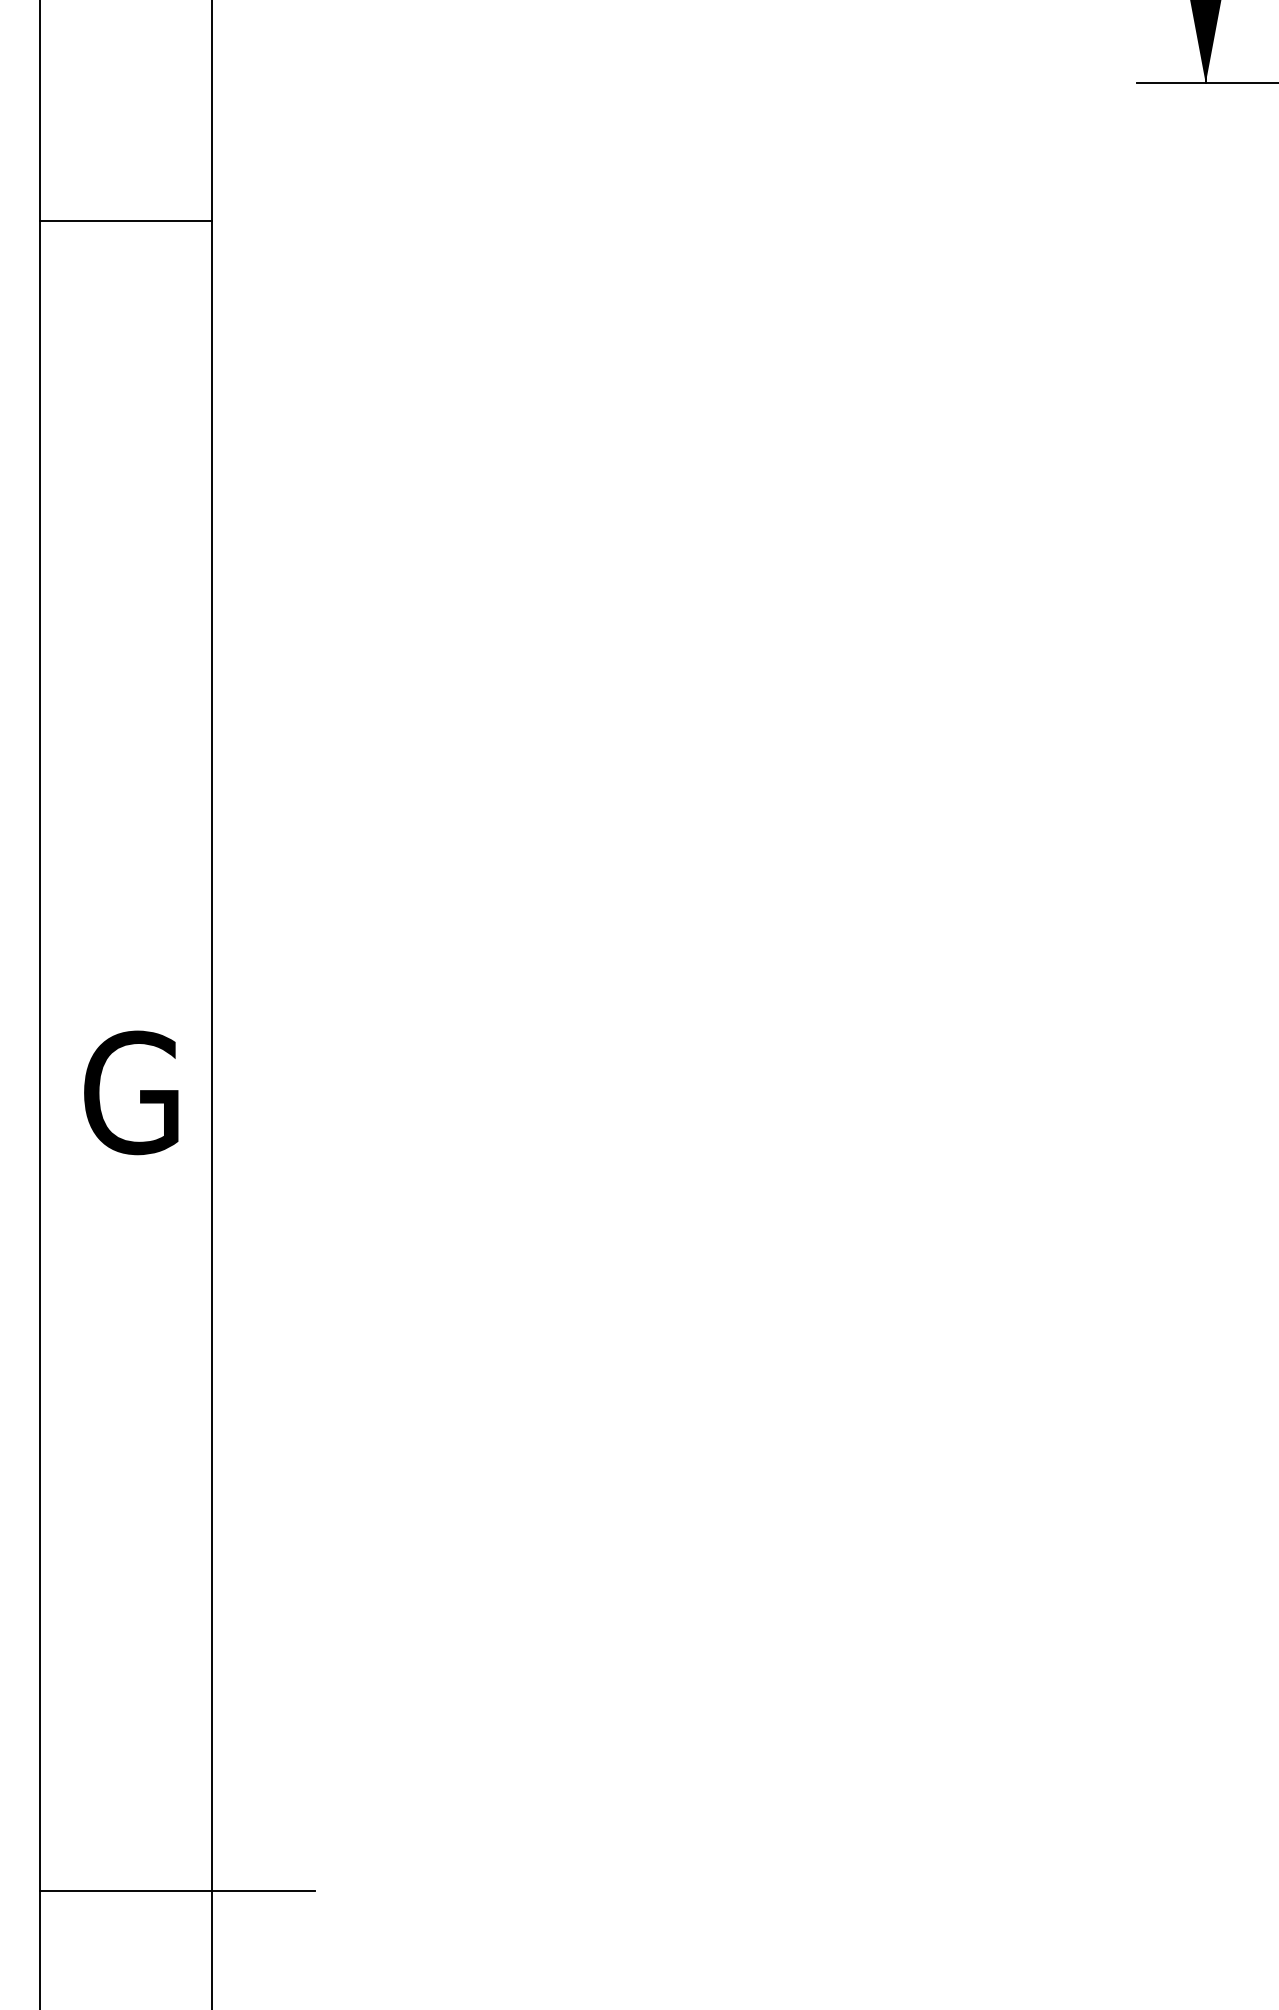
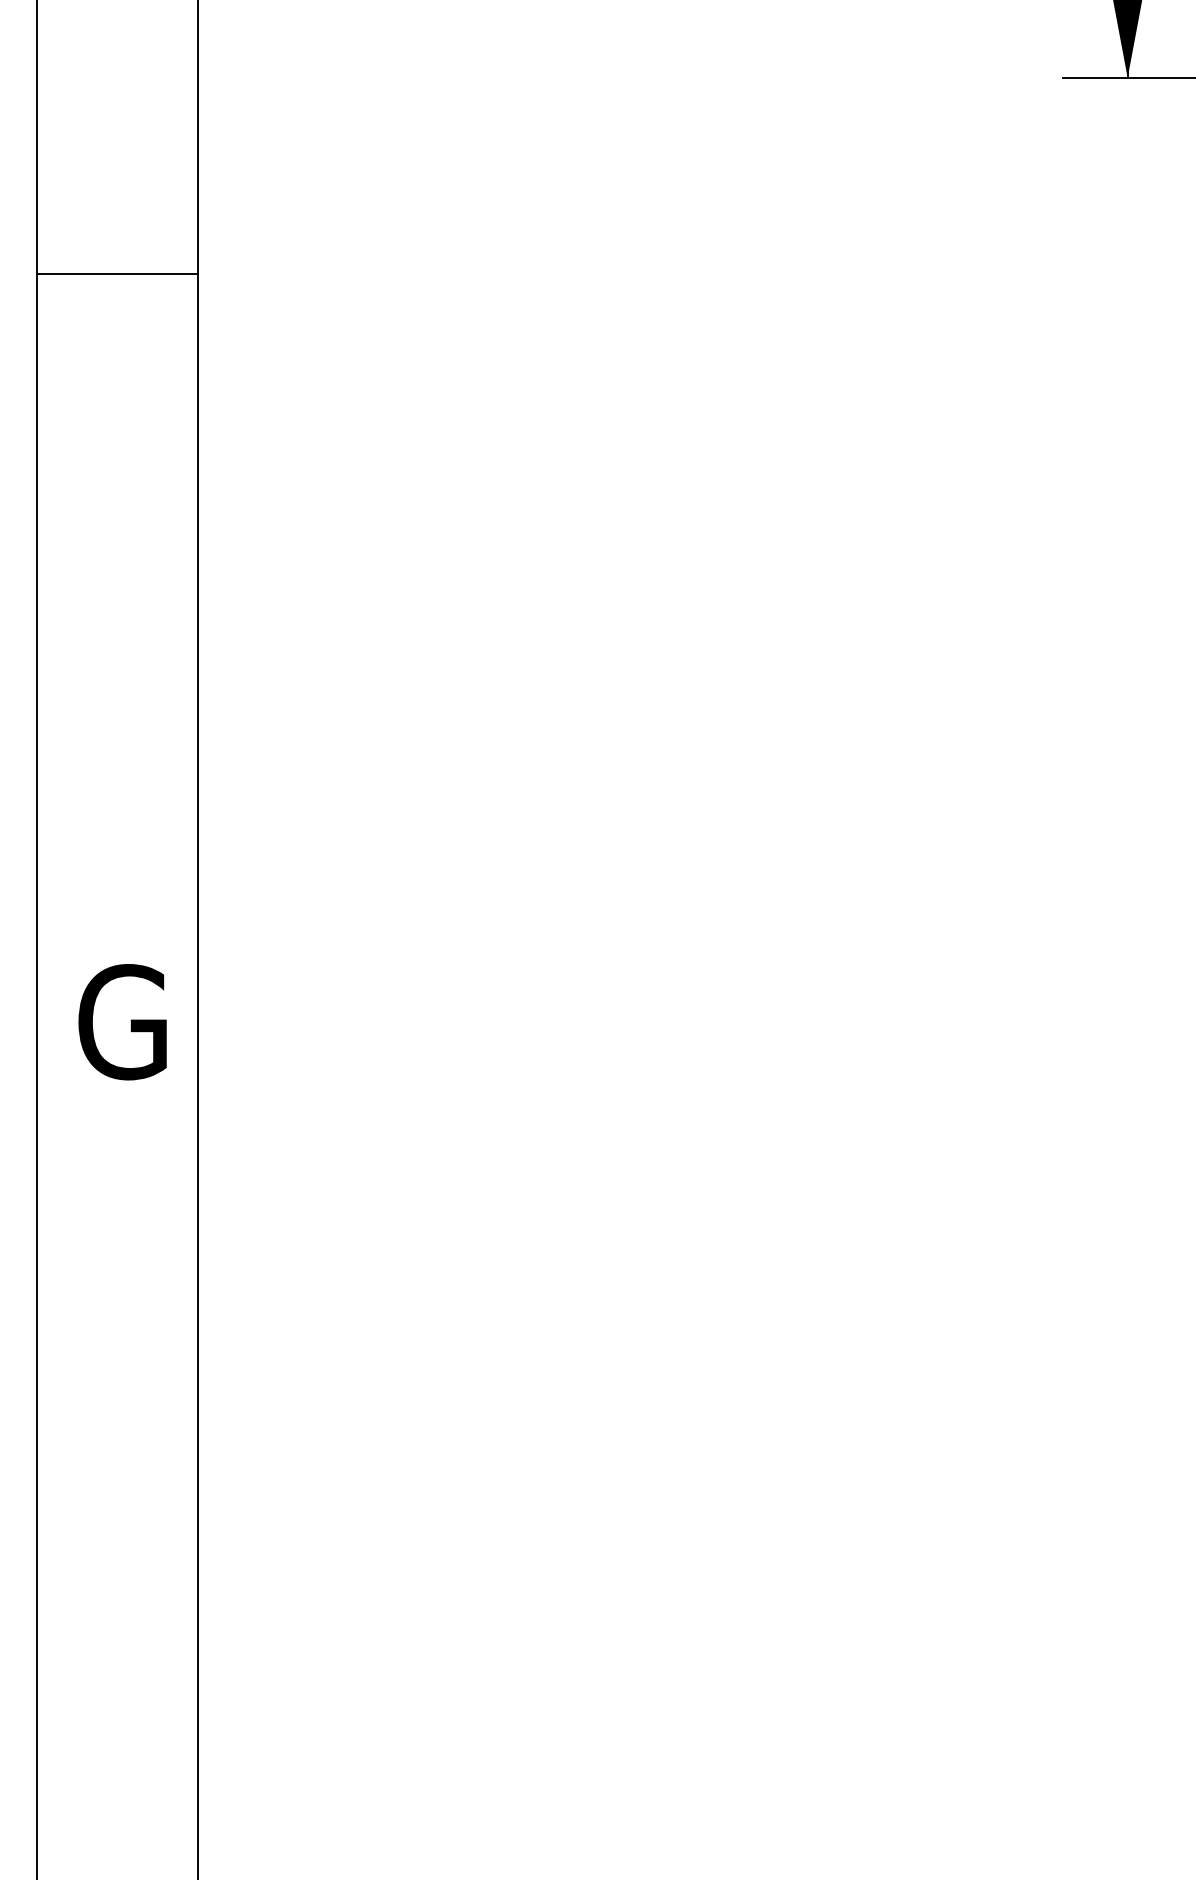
line: (125, 220) -> (117, 274), moved
line: (177, 1890) -> (165, 1768), removed

